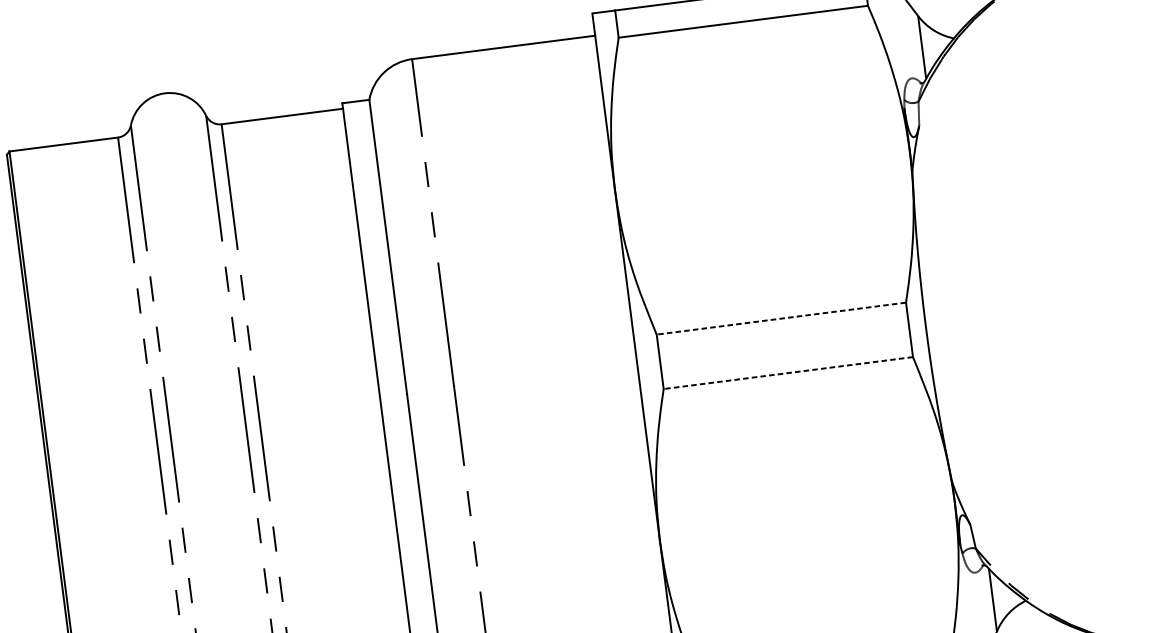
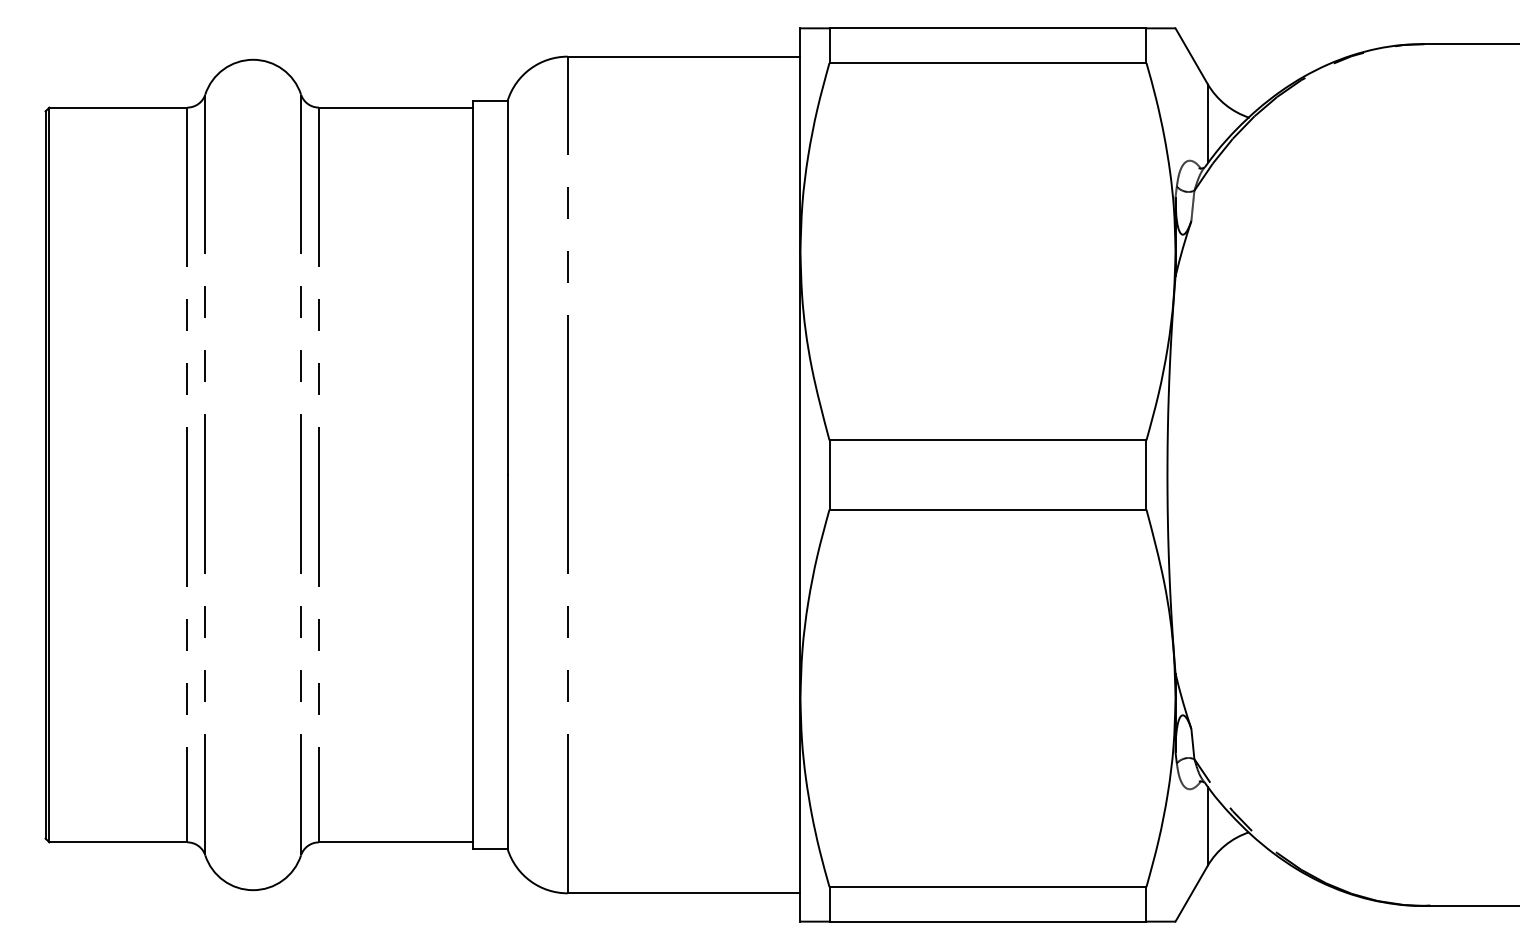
line: (780, 318) -> (987, 440), dashed -> solid
line: (787, 373) -> (987, 509), dashed -> solid

